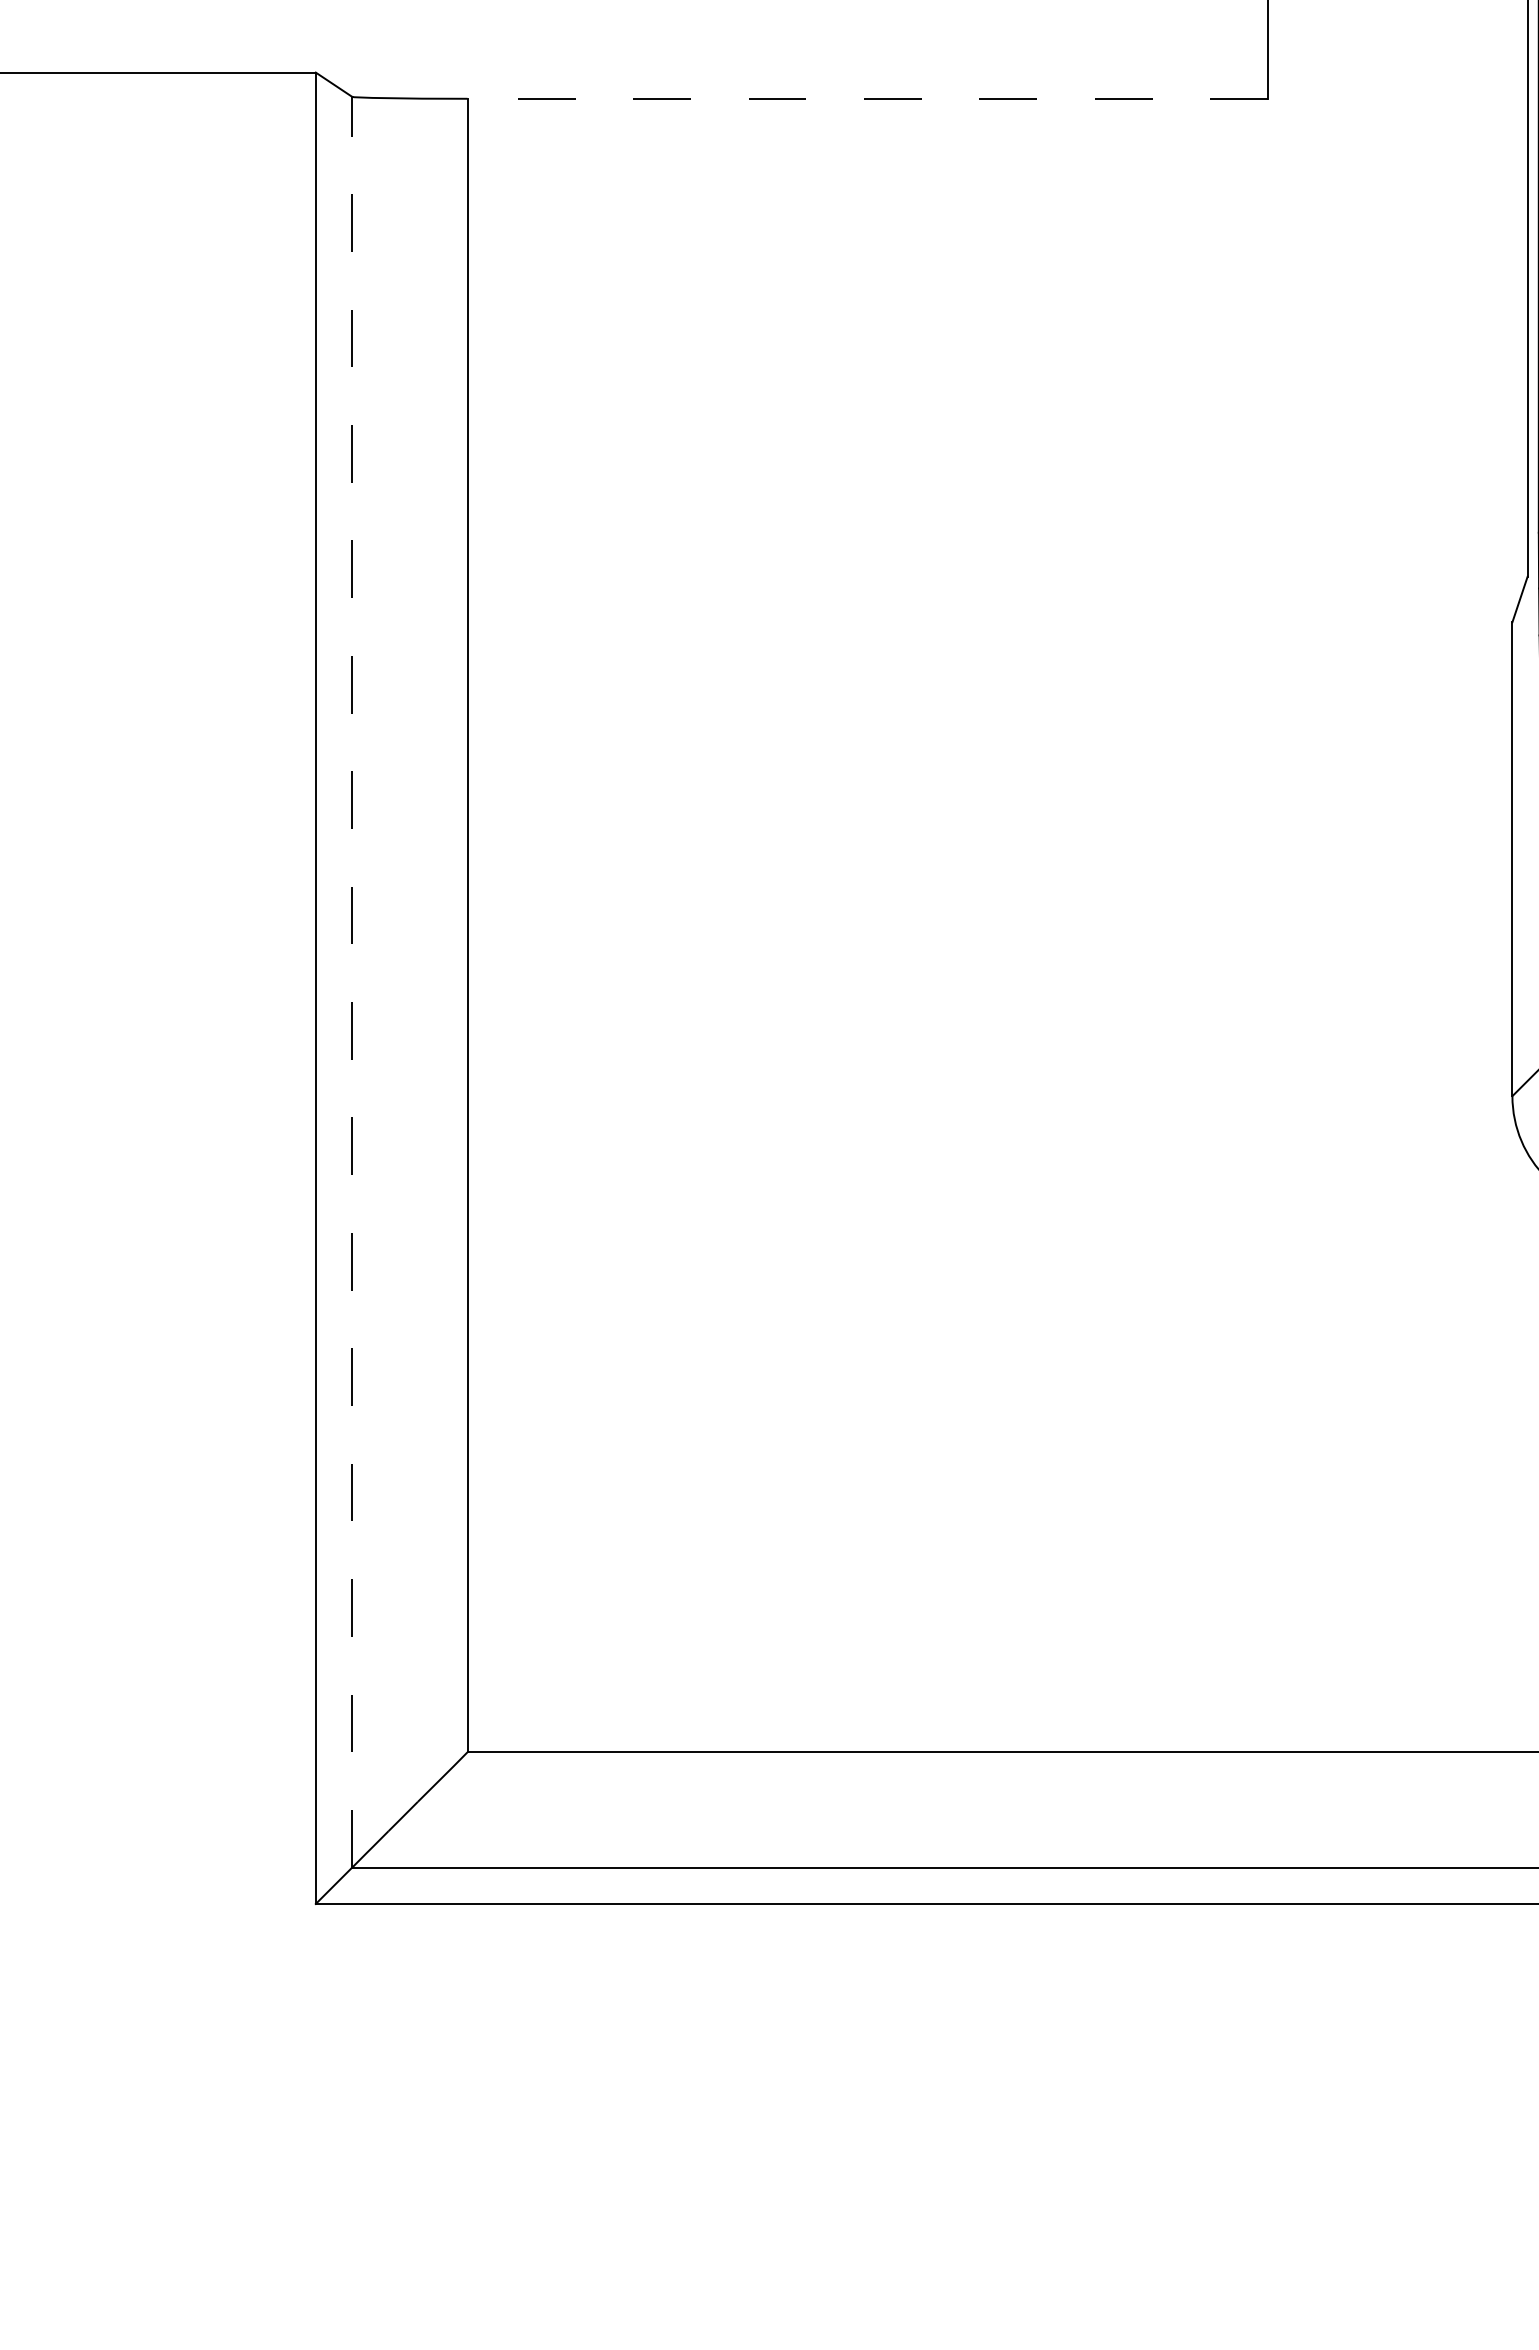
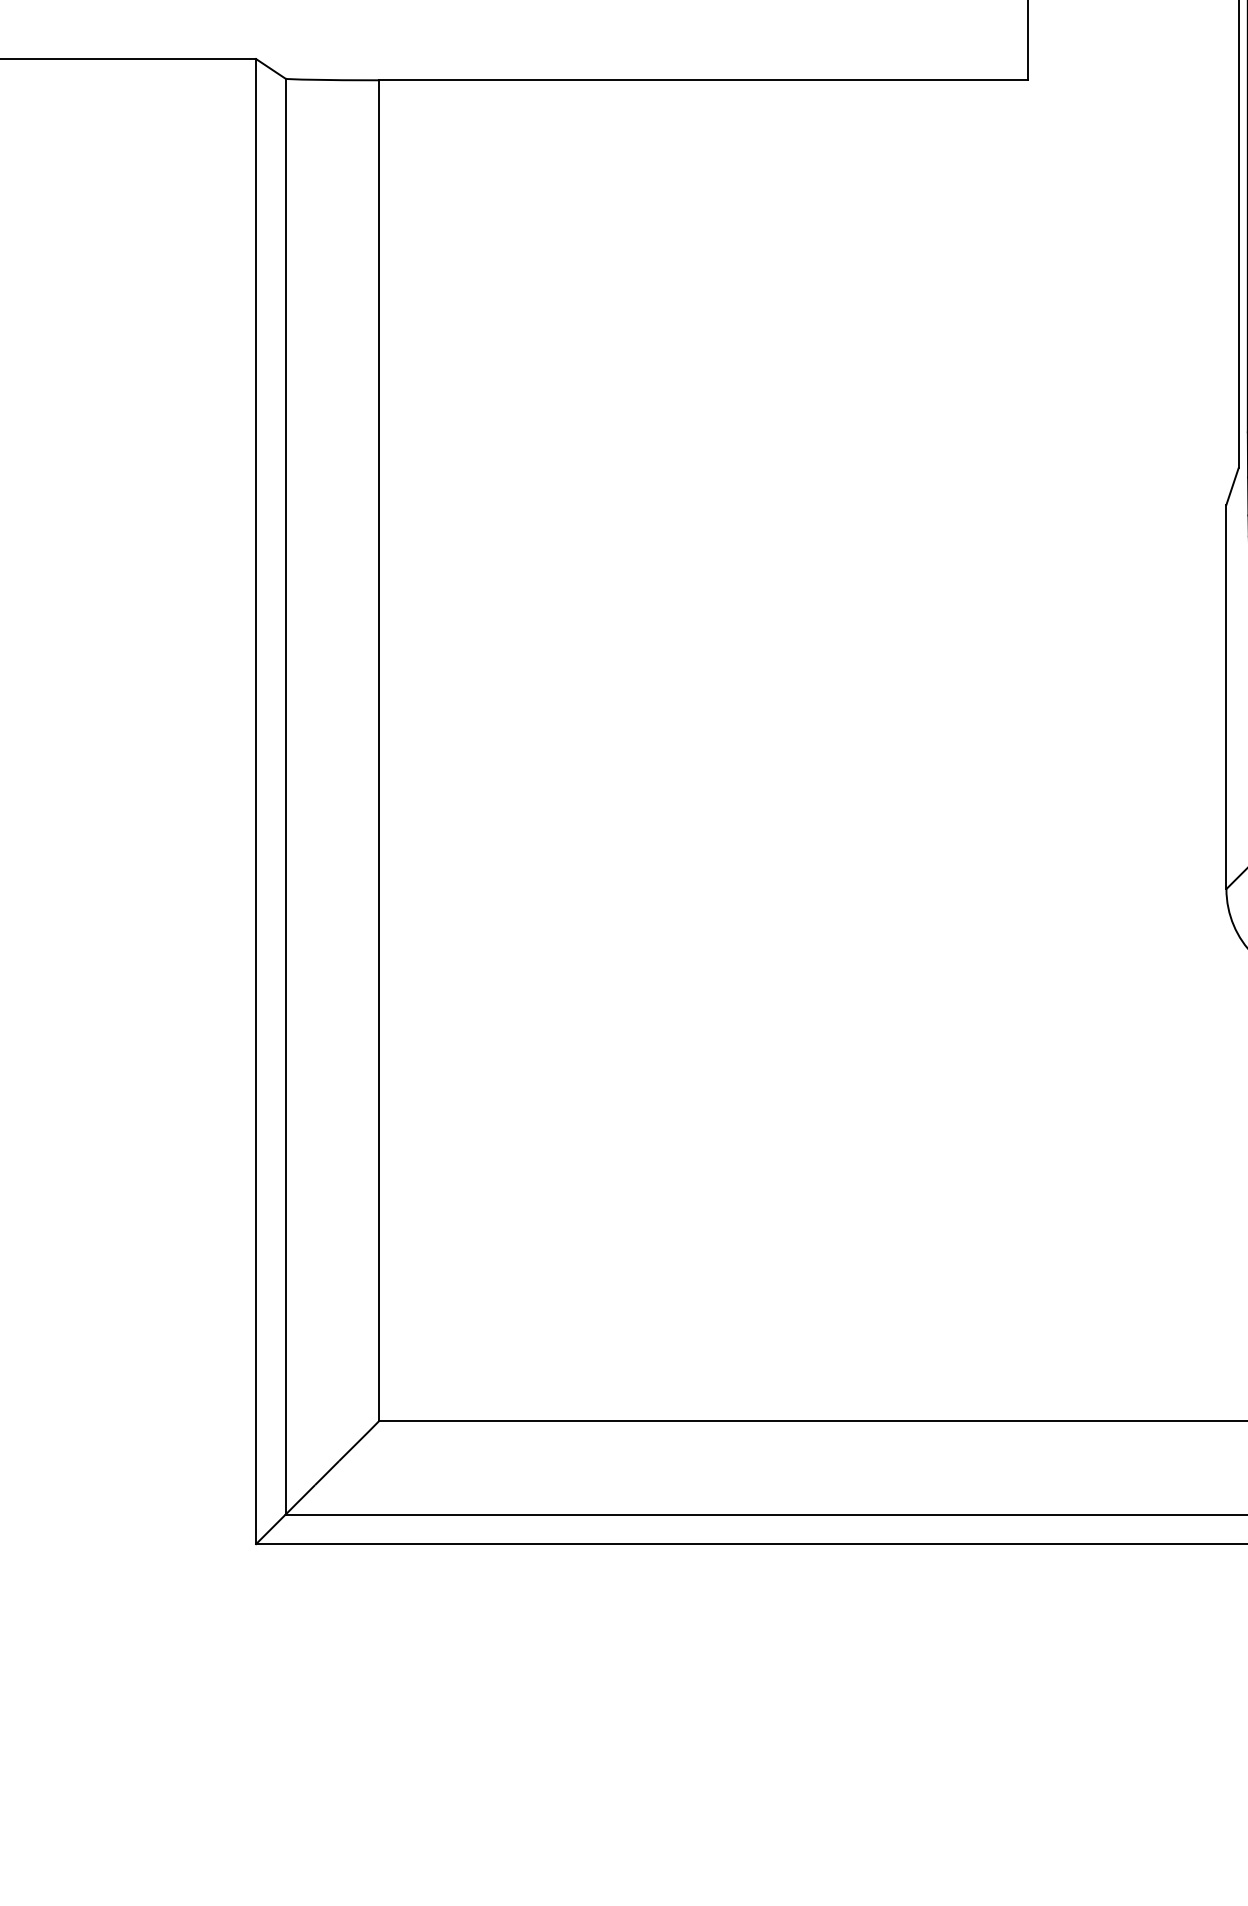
line: (867, 98) -> (703, 80), dashed -> solid
line: (352, 981) -> (285, 796), dashed -> solid

